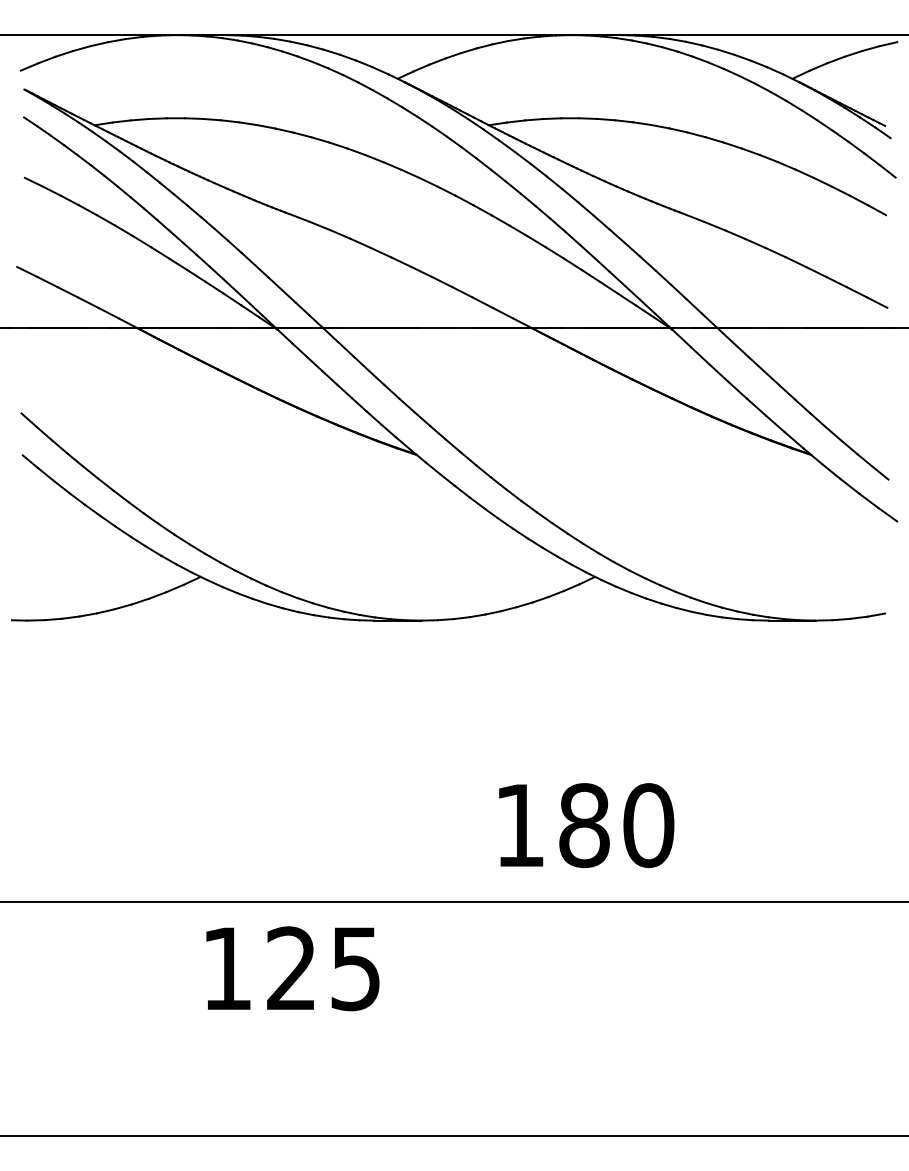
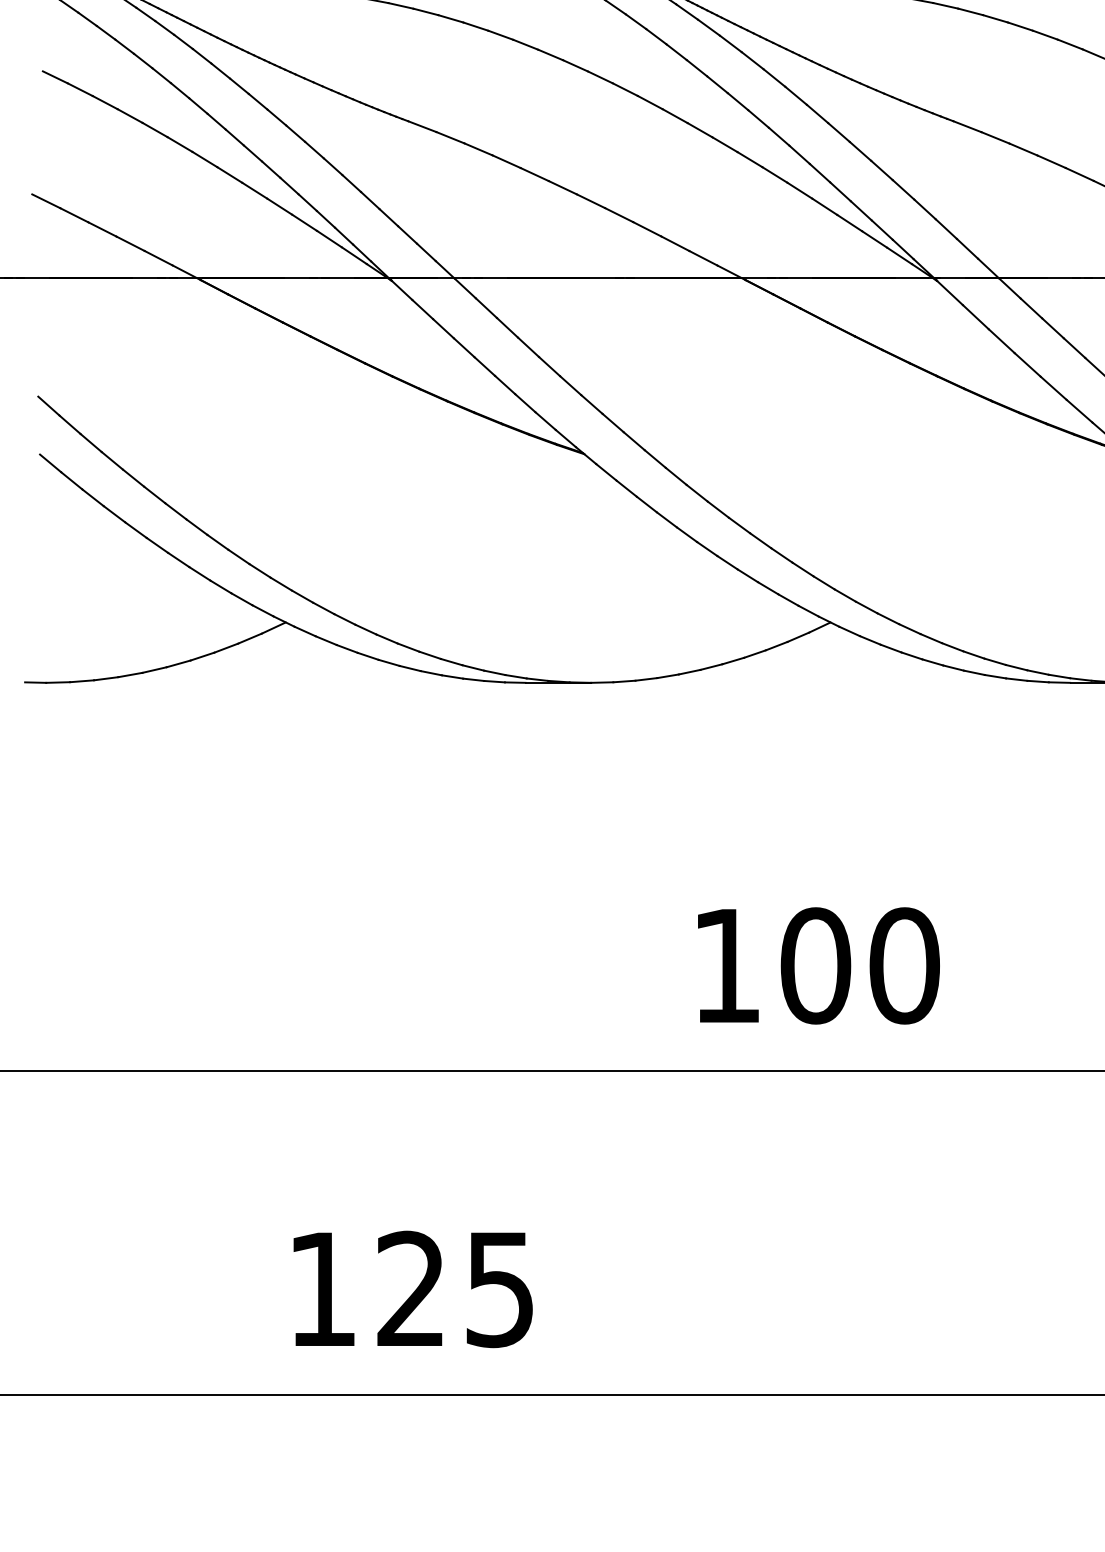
text: (584, 825) -> (815, 965), 180 -> 100
text: (292, 968) -> (412, 1289), moved

